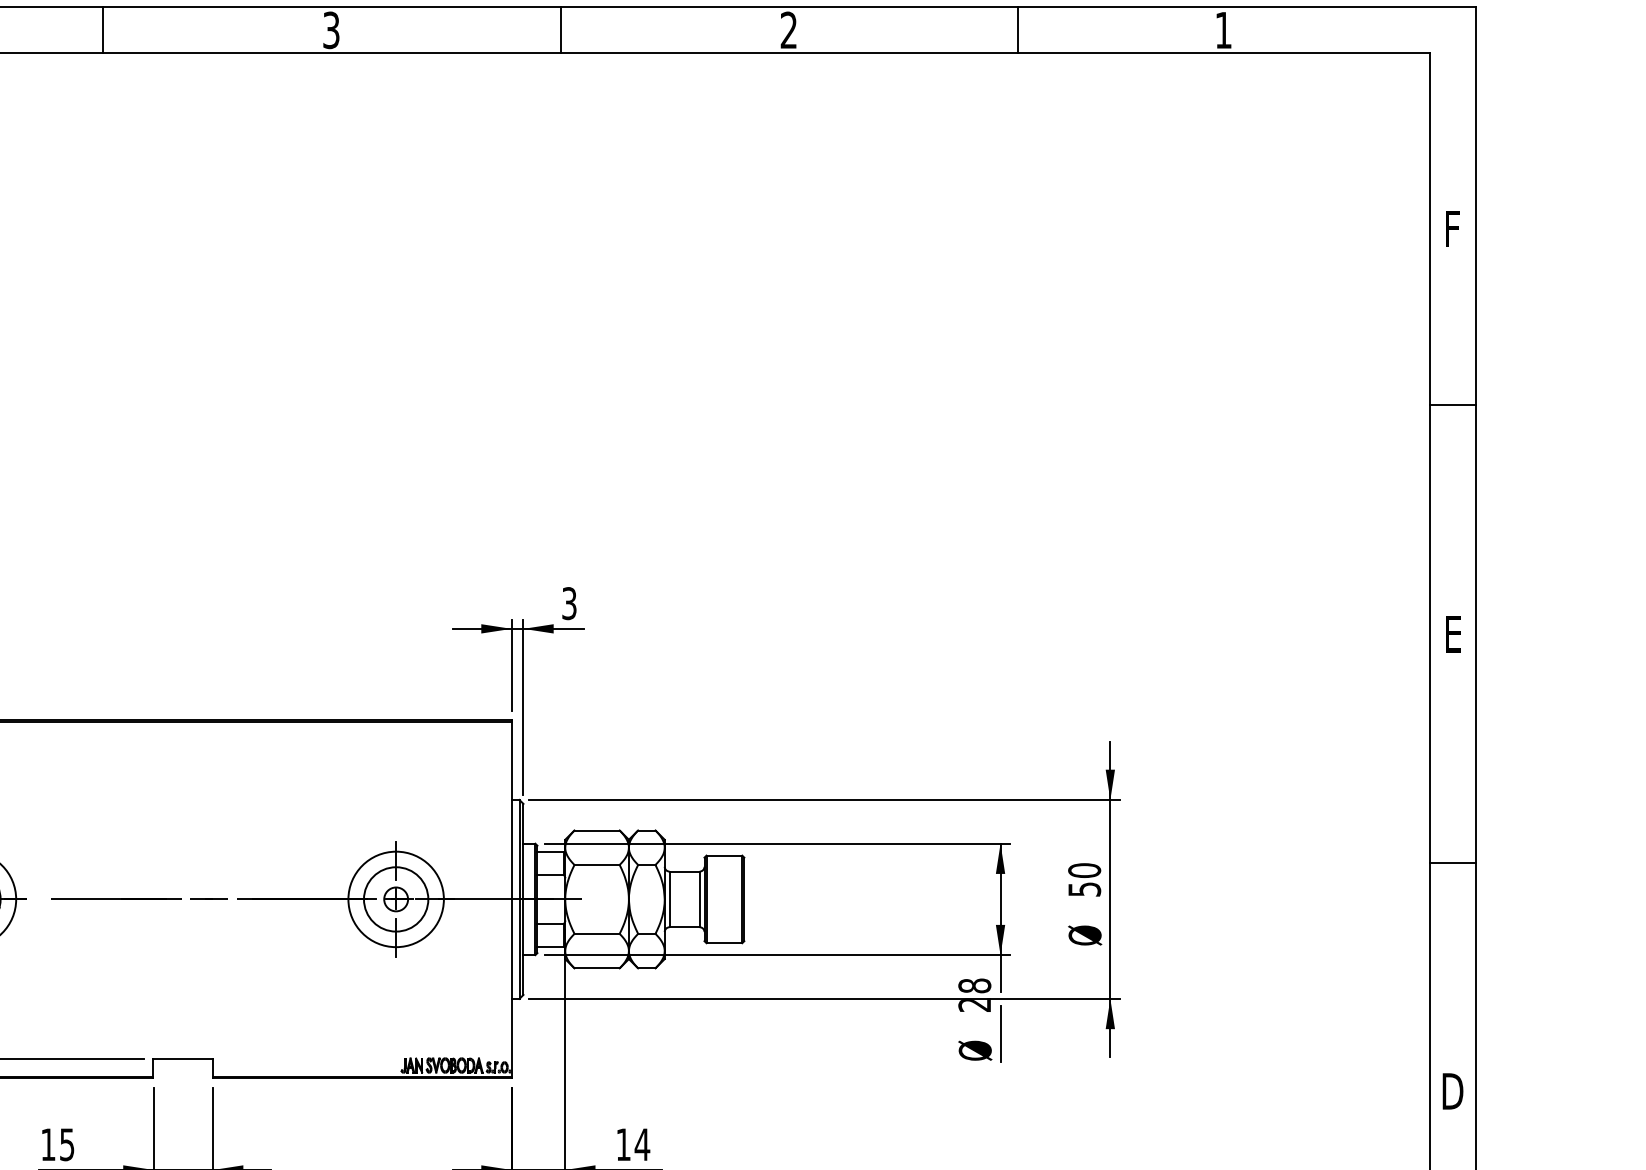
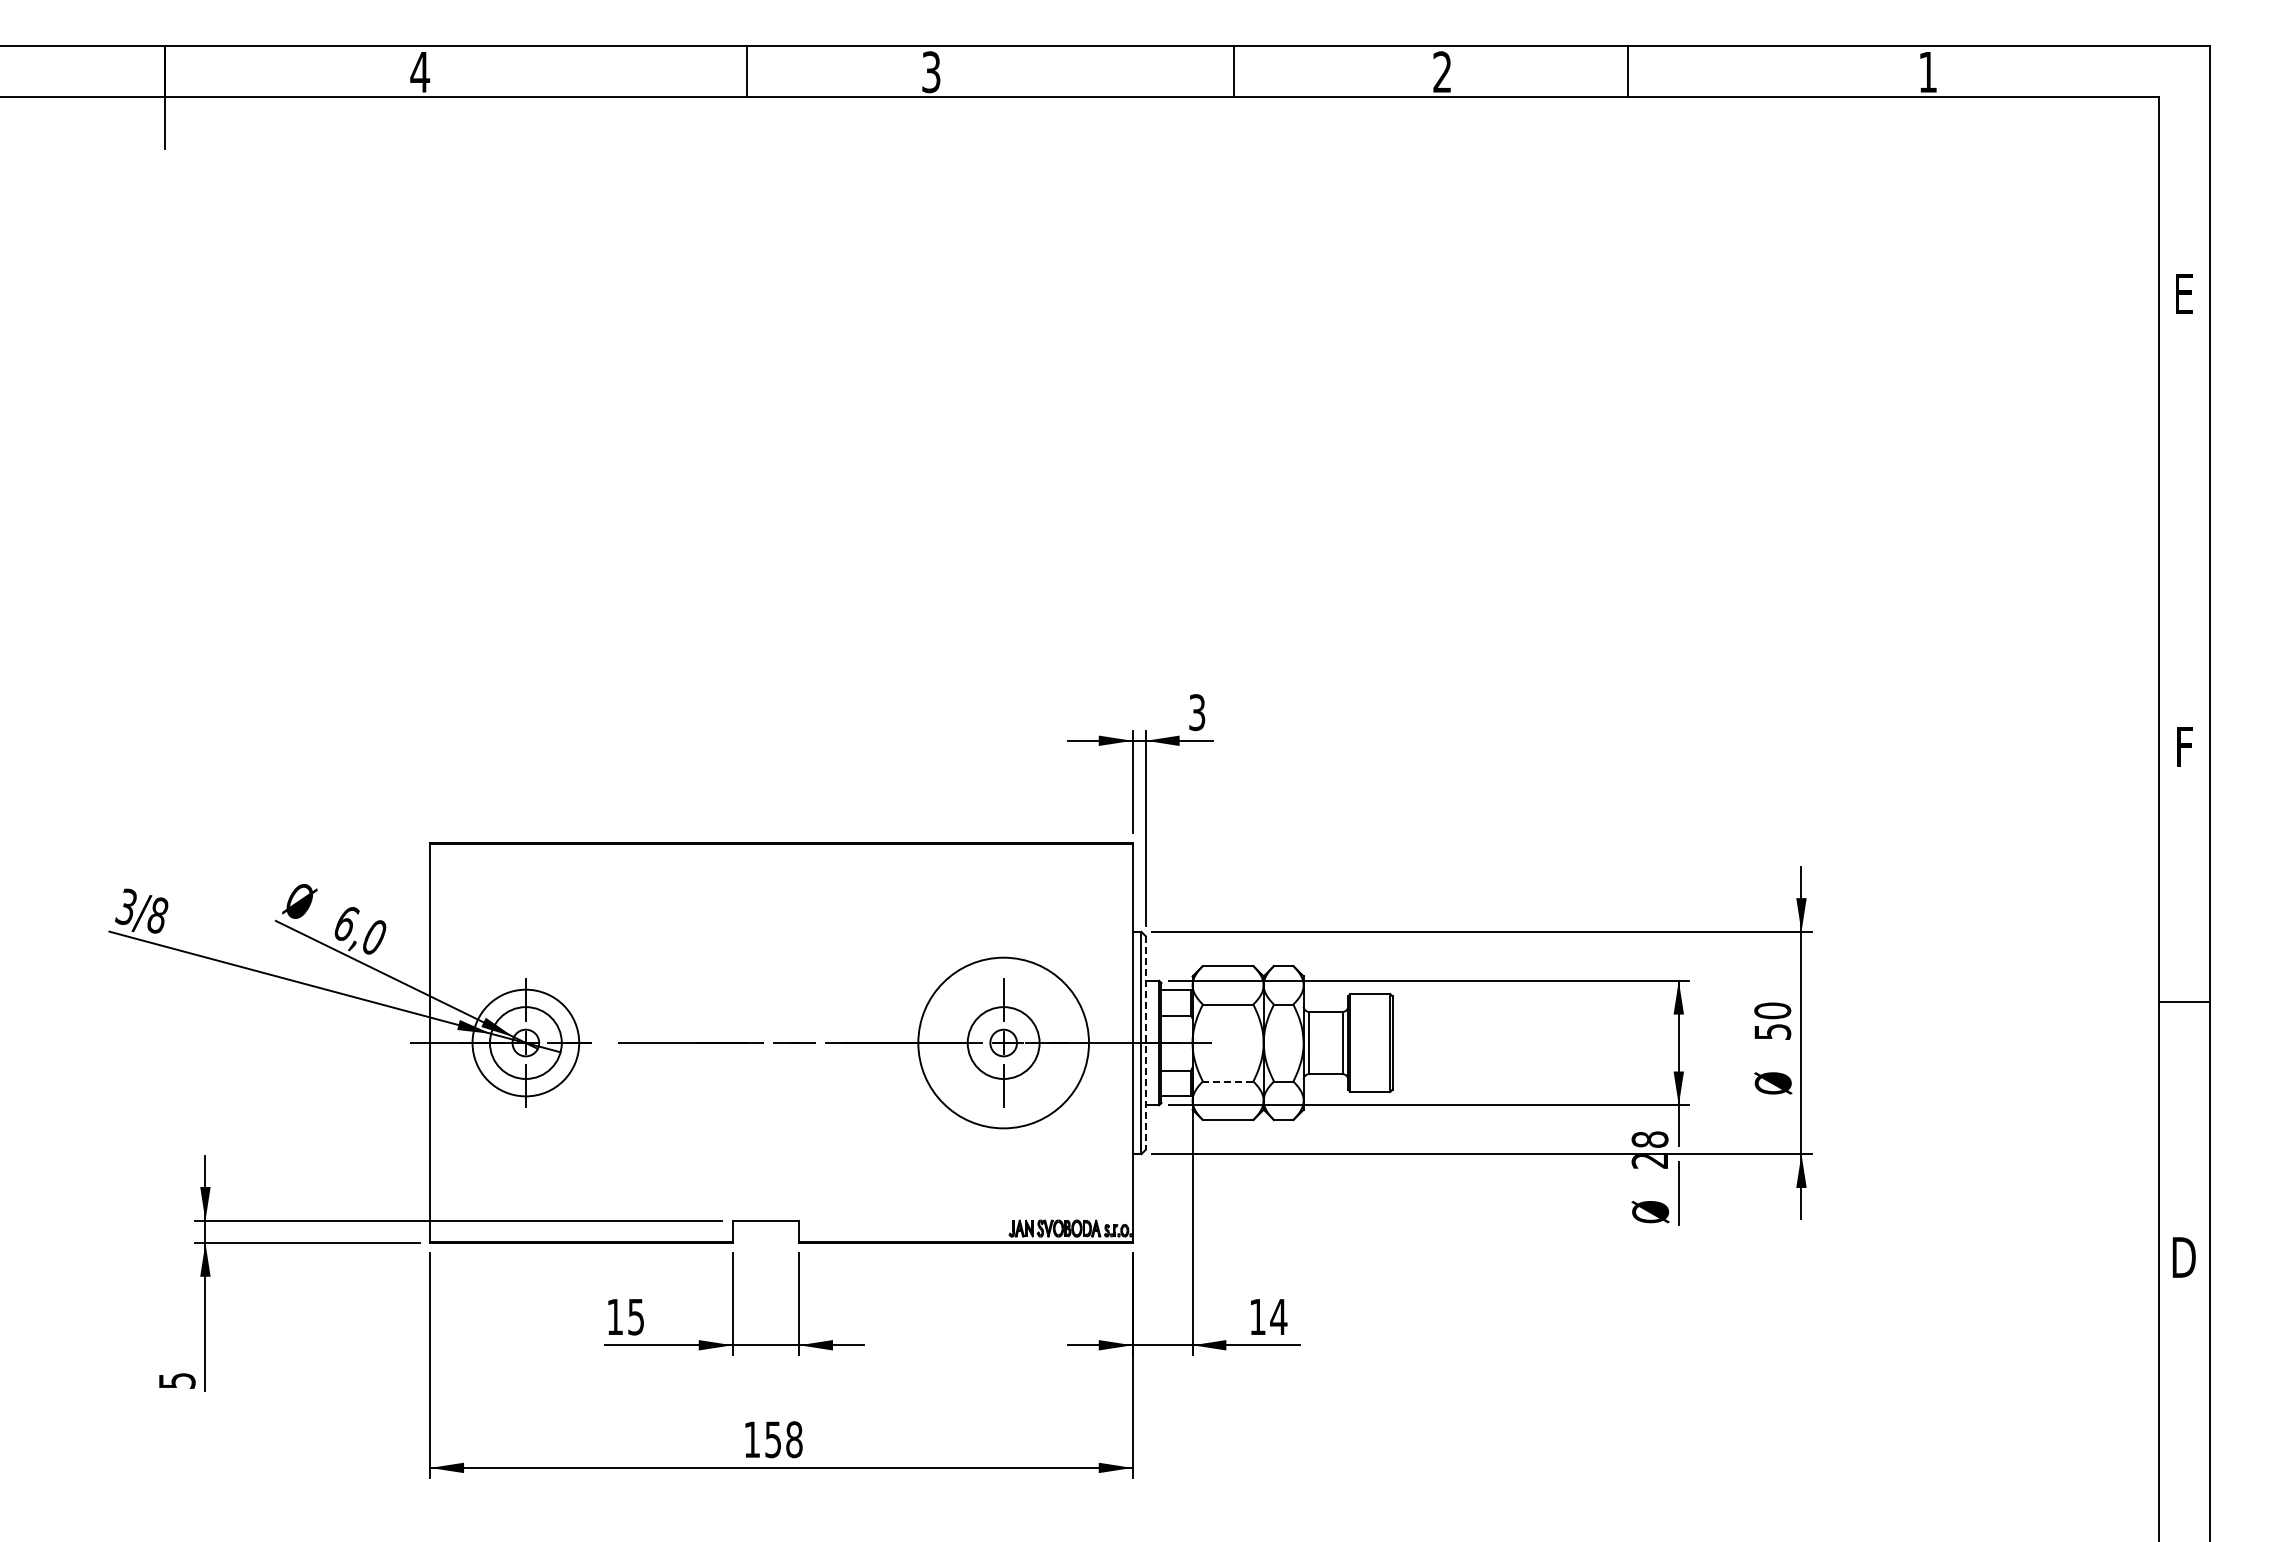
line: (103, 29) -> (747, 71), moved
line: (560, 29) -> (1234, 71), moved
line: (1018, 29) -> (1627, 71), moved
text: (1453, 228) -> (2184, 293), F -> E
line: (1452, 404) -> (2183, 490), removed
text: (1453, 633) -> (2184, 746), E -> F
circle: (396, 898) -> (1003, 1042), size x1.6
line: (523, 899) -> (1145, 1043), solid -> dashed
line: (596, 933) -> (1227, 1081), solid -> dashed

